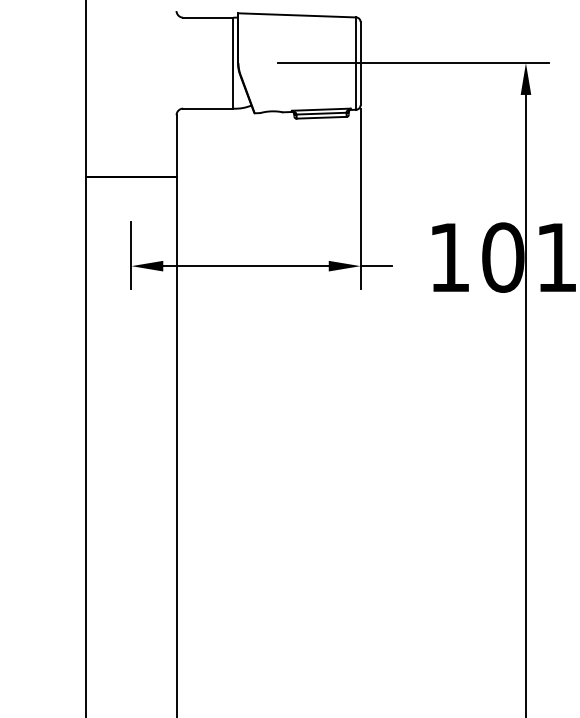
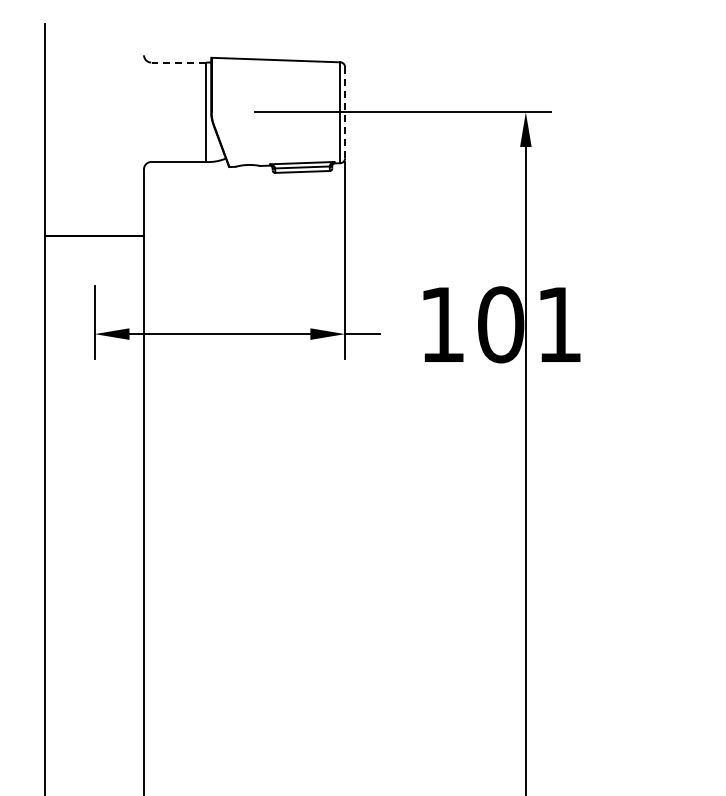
line: (208, 17) -> (178, 62), solid -> dashed
line: (360, 64) -> (345, 113), solid -> dashed

